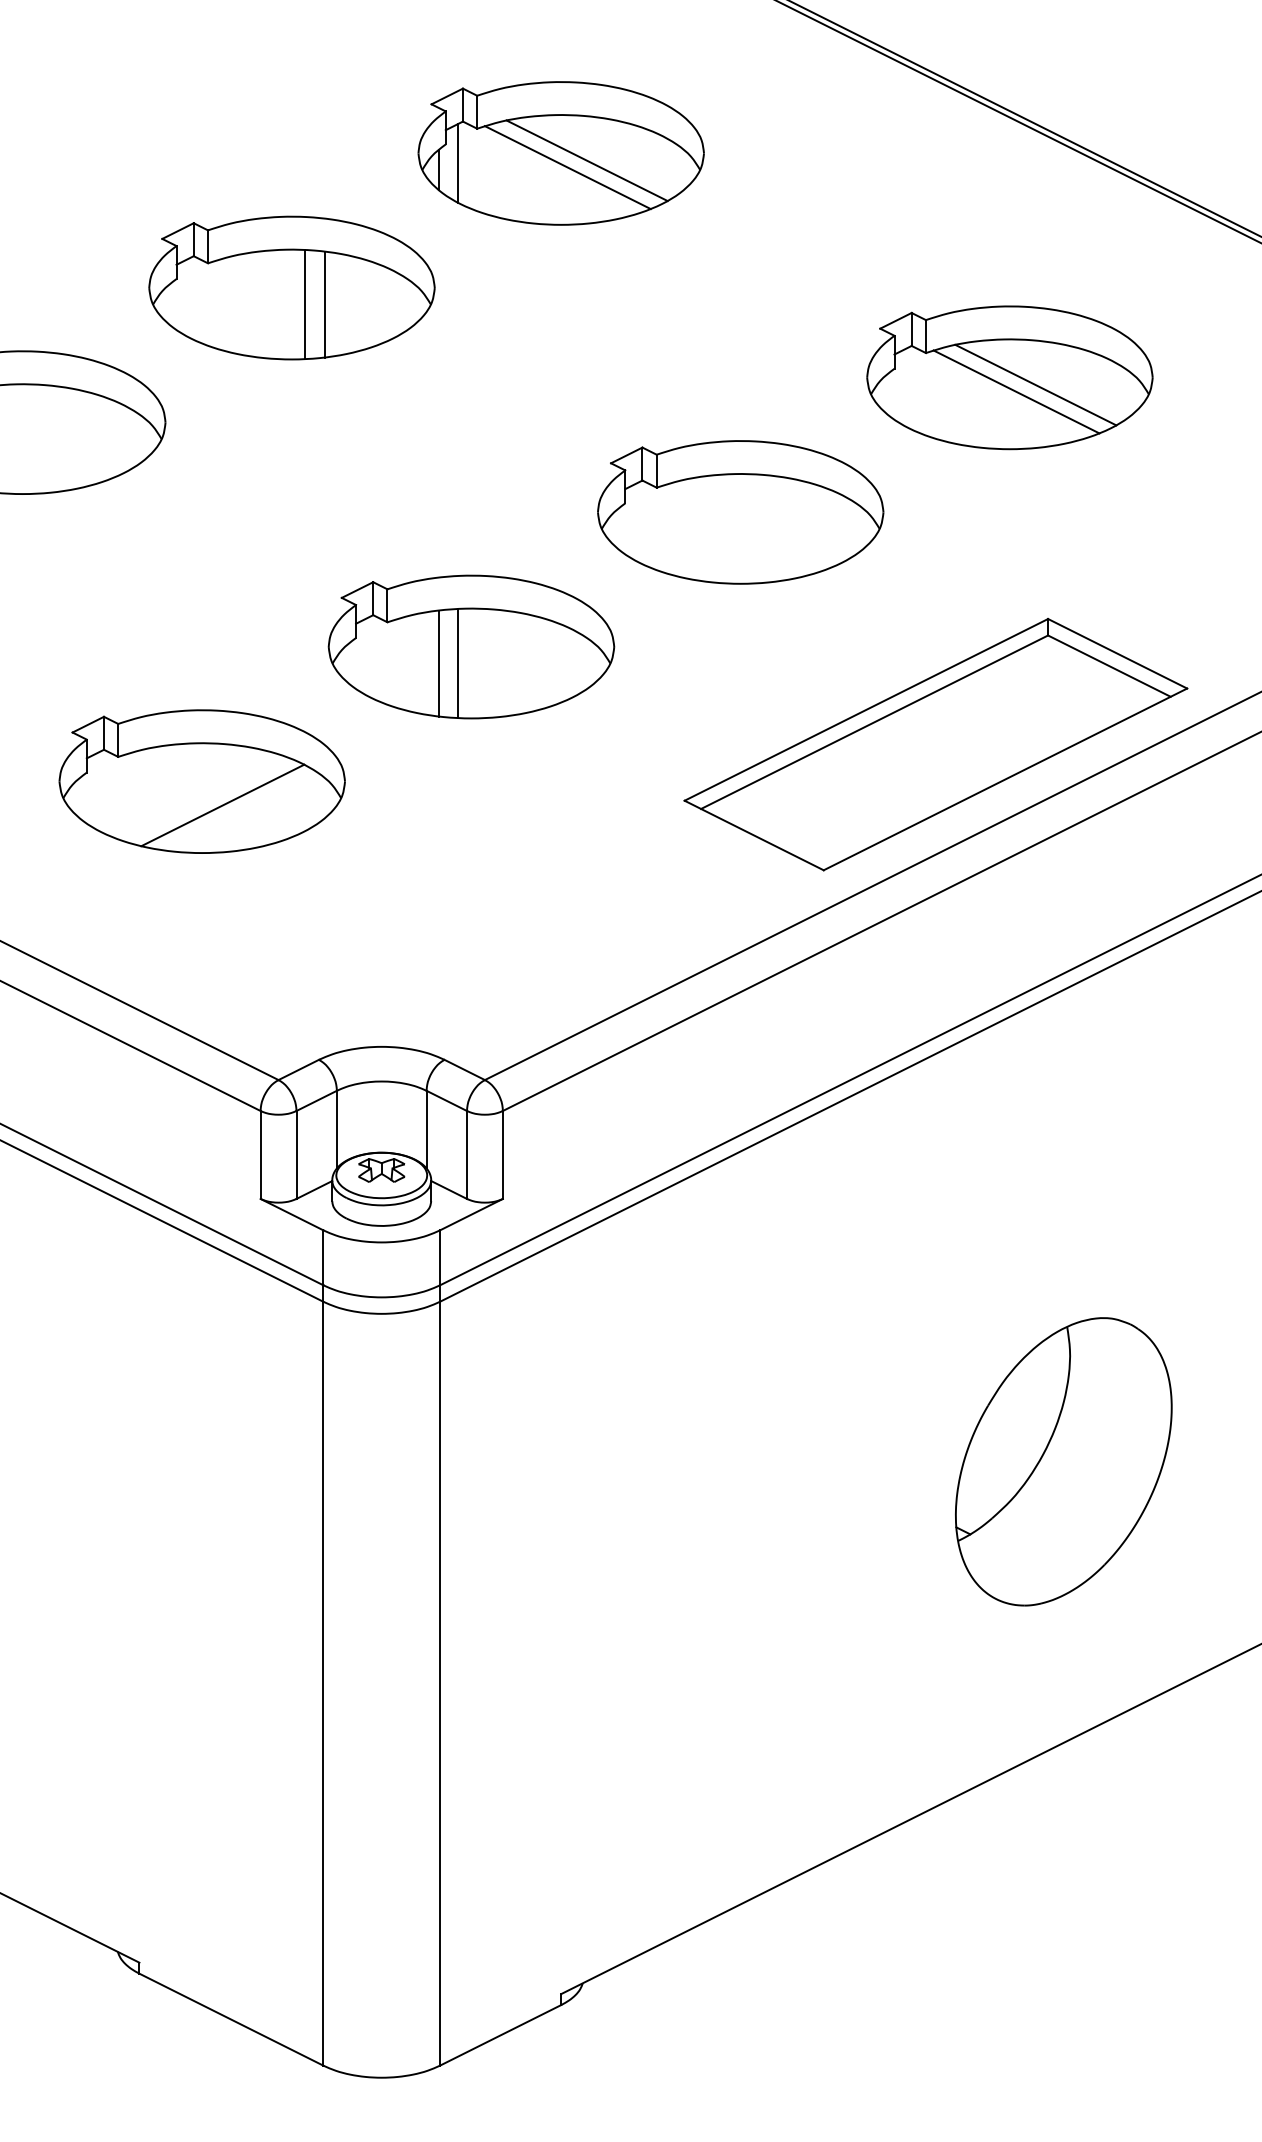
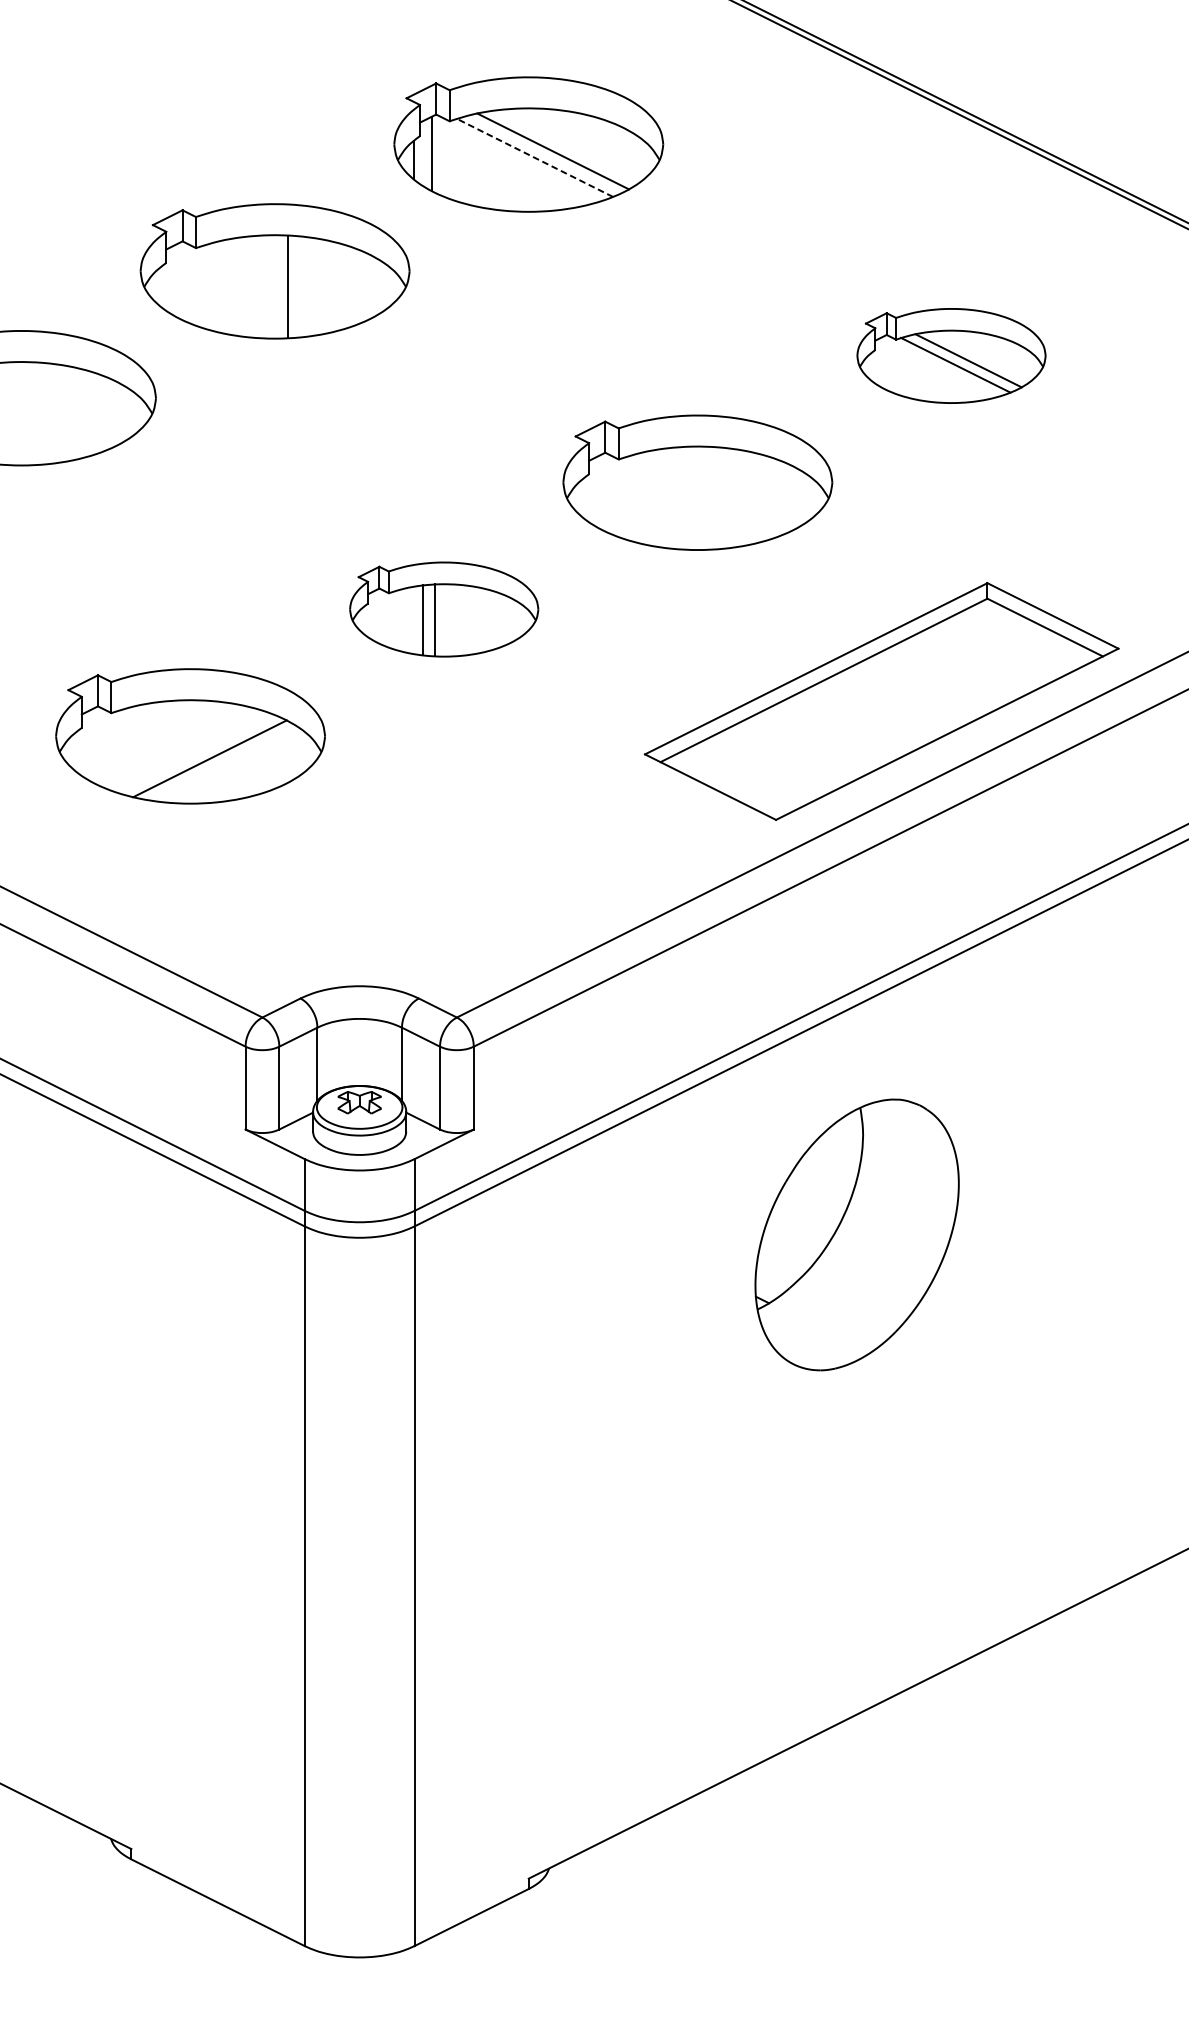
line: (567, 167) -> (534, 157), solid -> dashed
line: (324, 304) -> (305, 286), removed
part: (1009, 377) -> (951, 355), size x0.7
part: (471, 646) -> (444, 609), size x0.7
part: (1063, 1461) -> (856, 1234), moved

